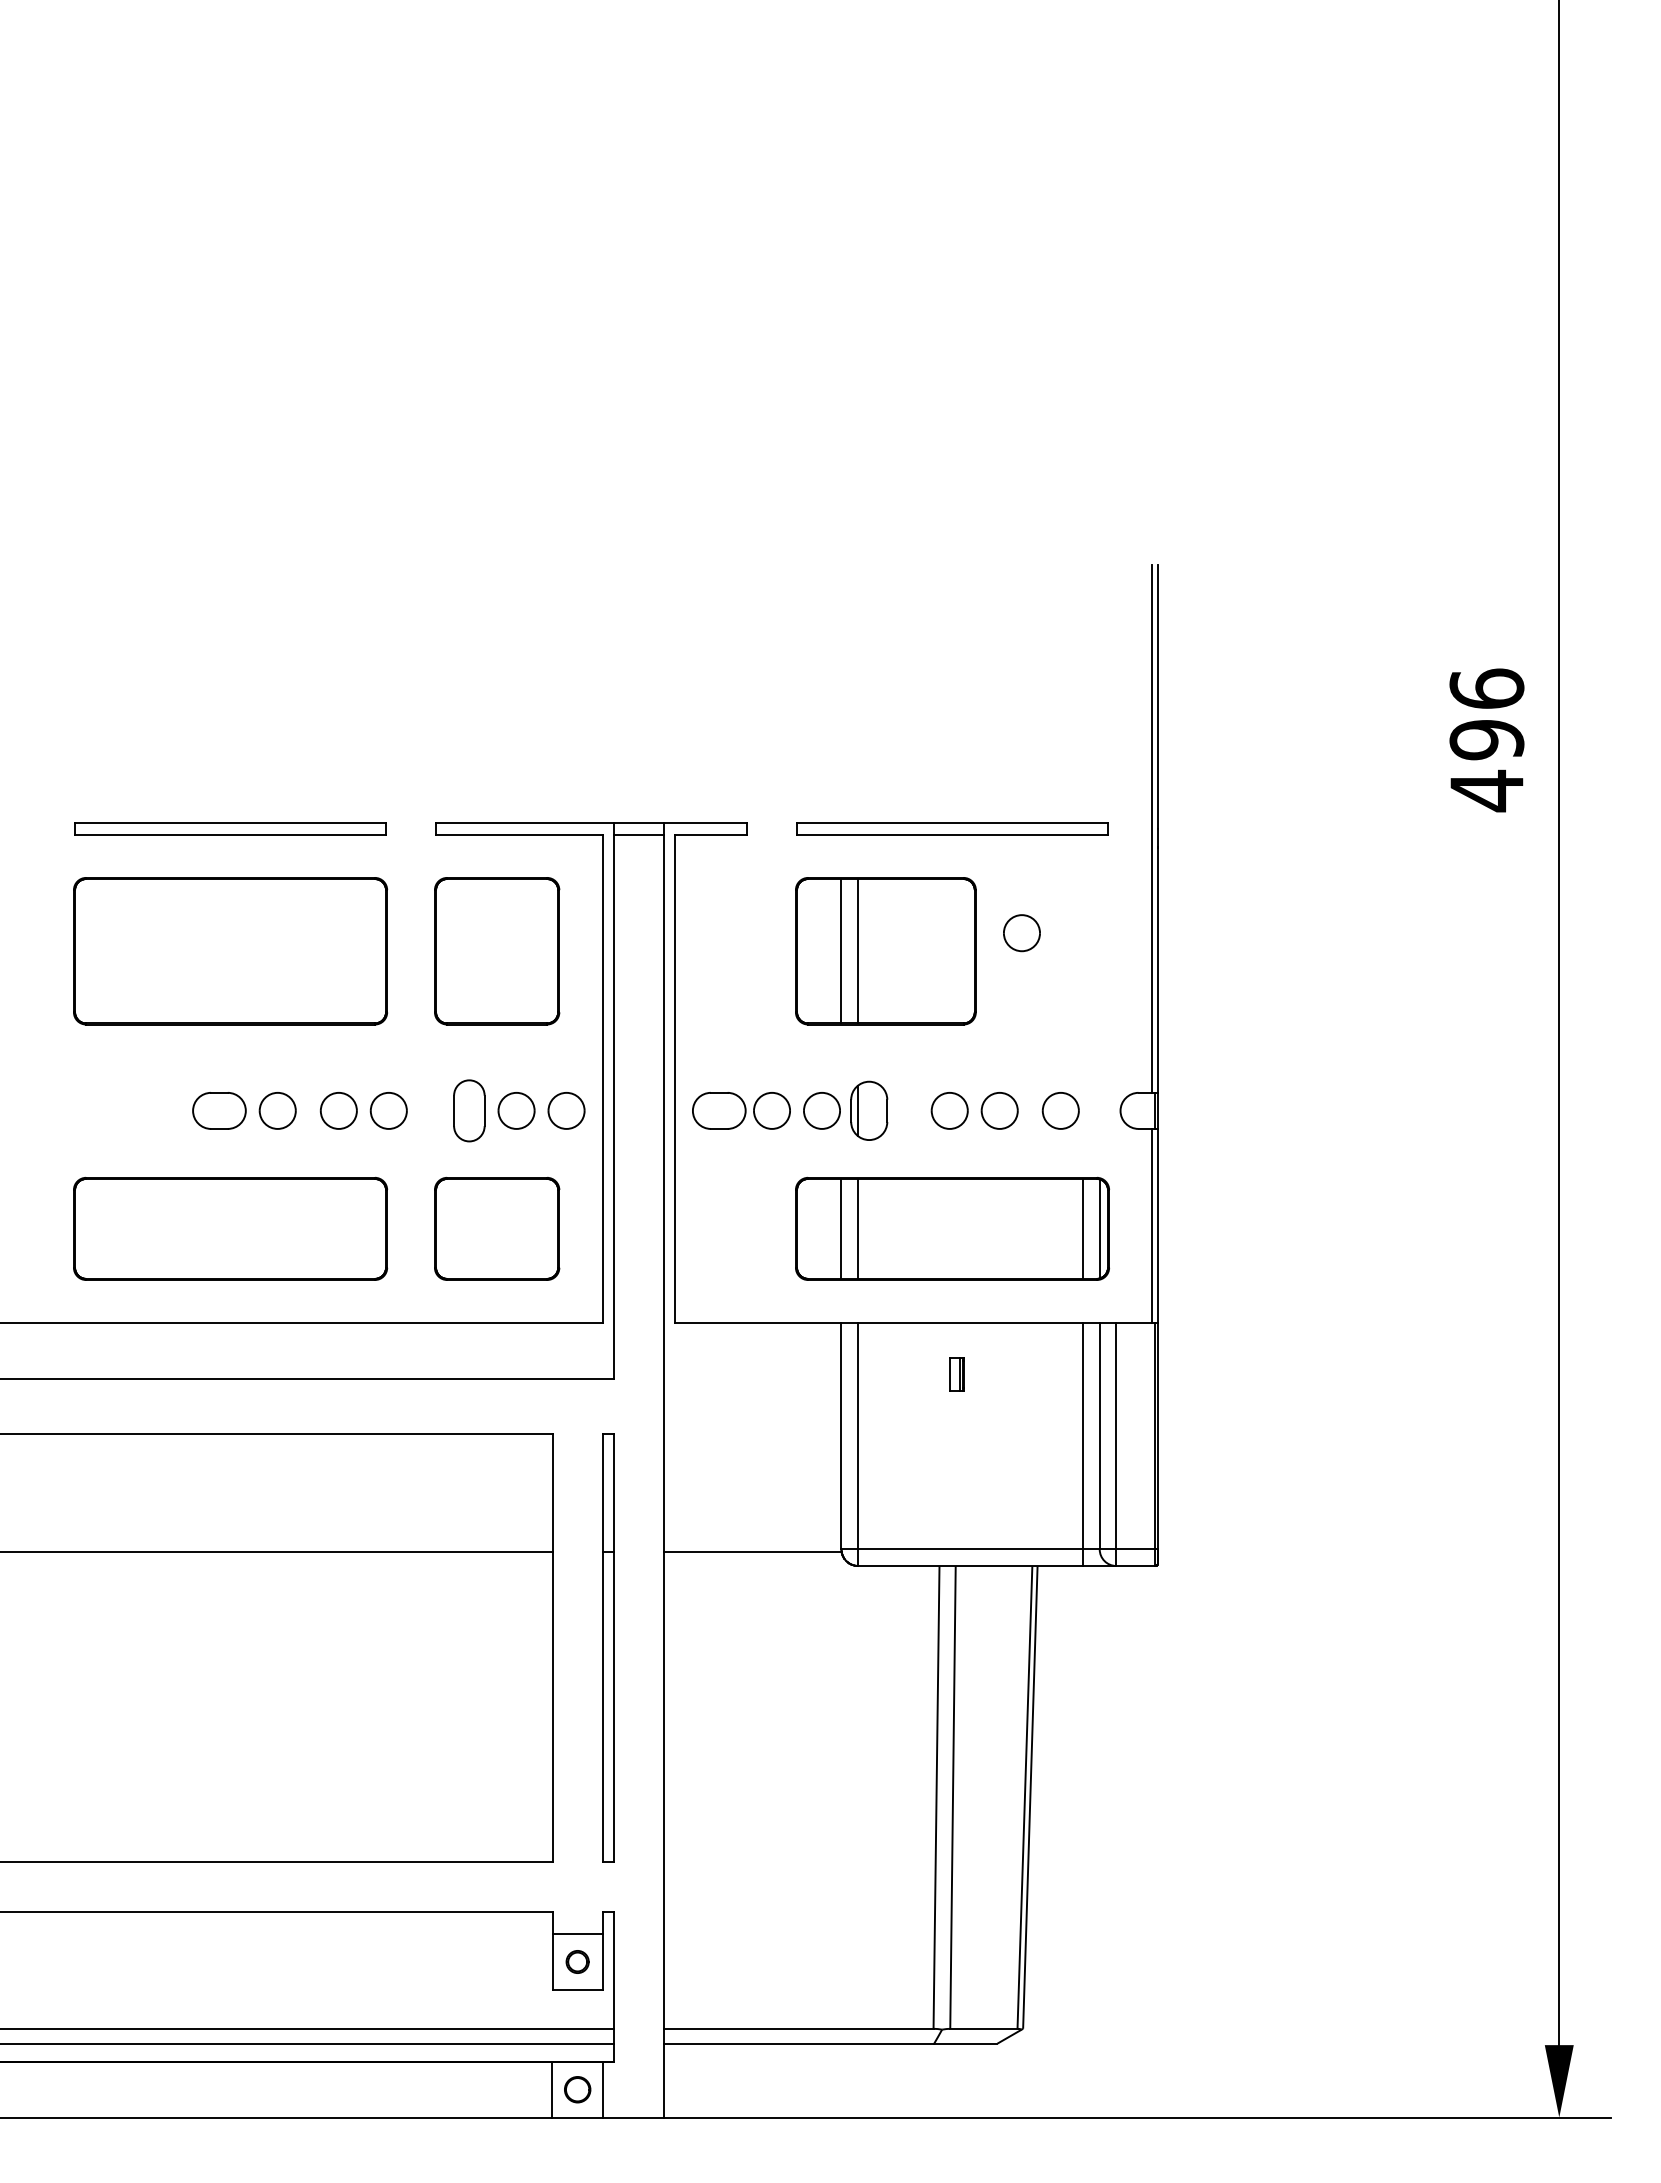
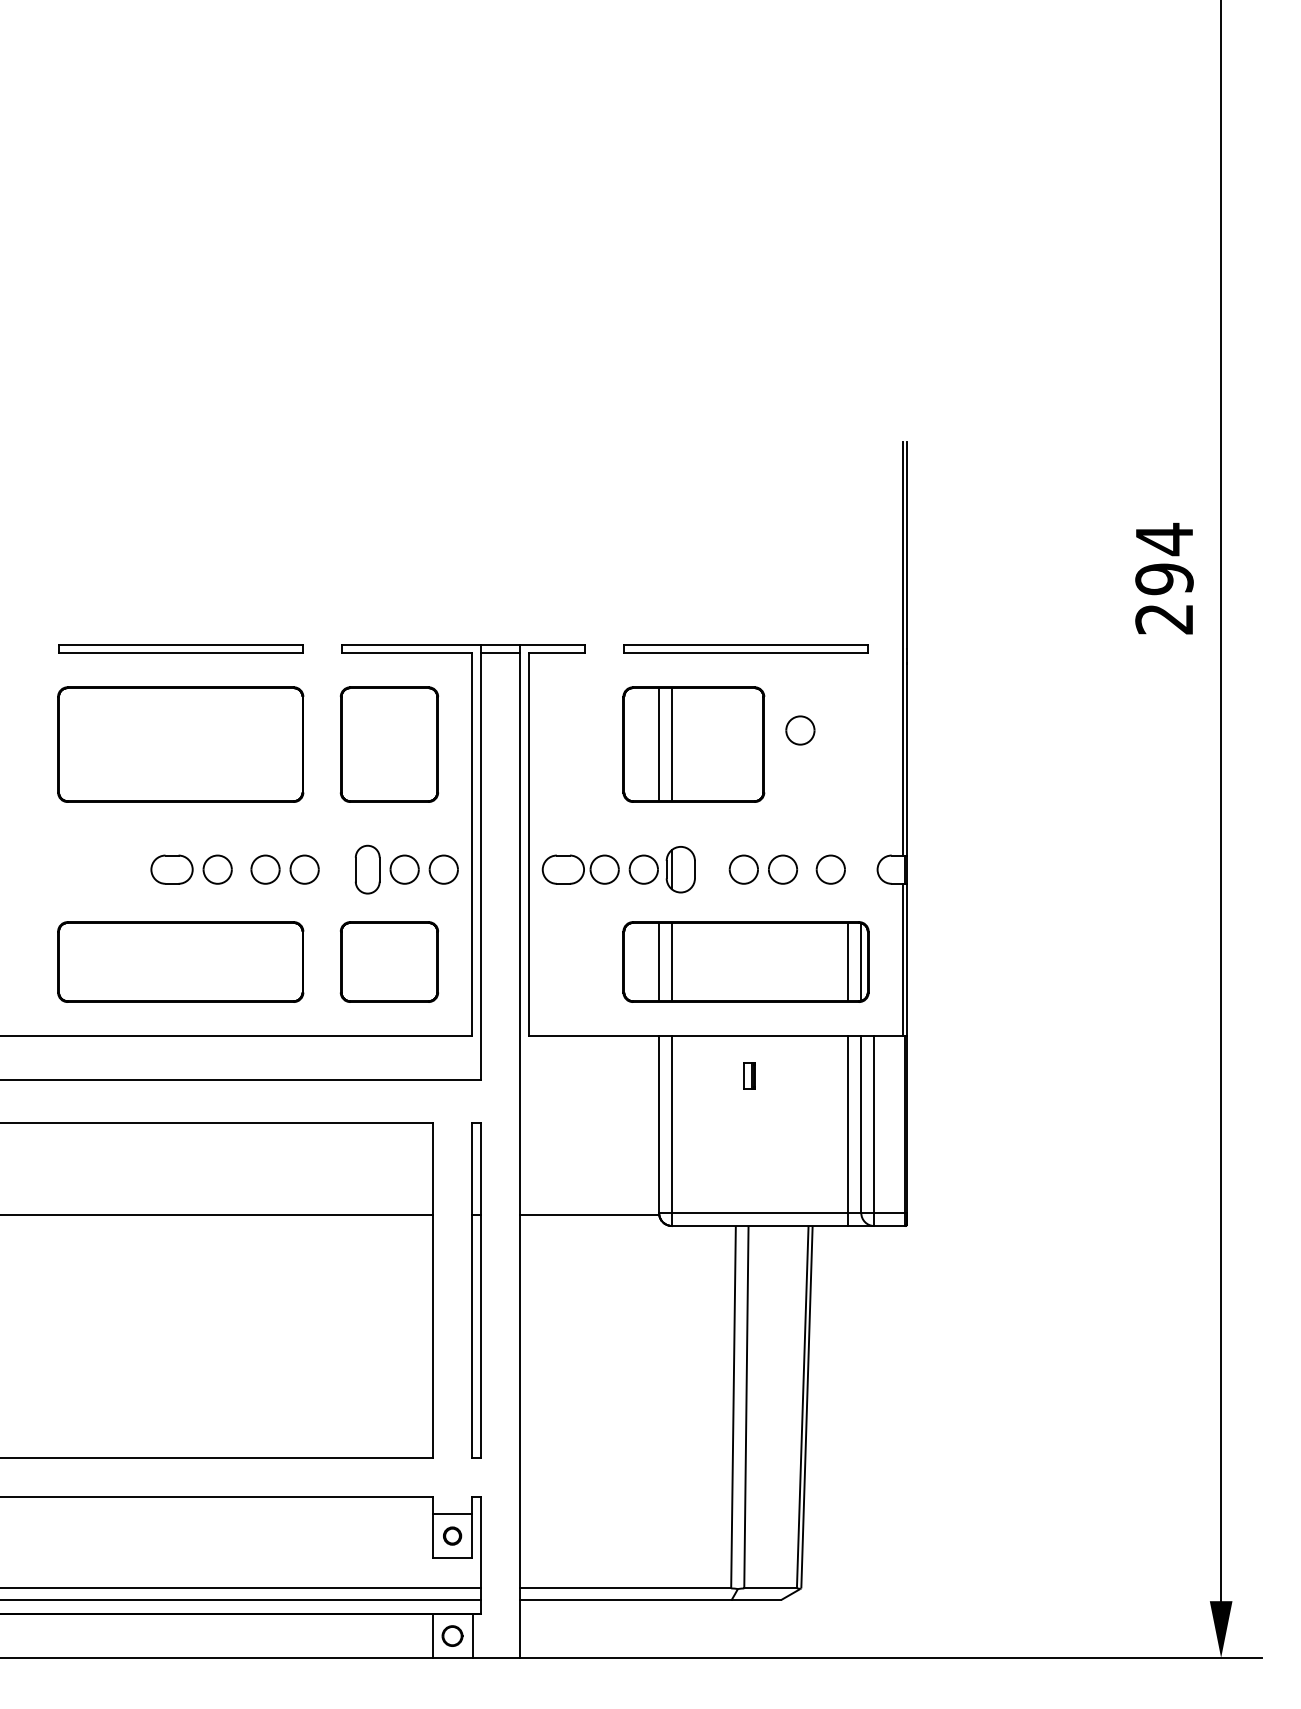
text: (1486, 740) -> (1164, 579), 496 -> 294

